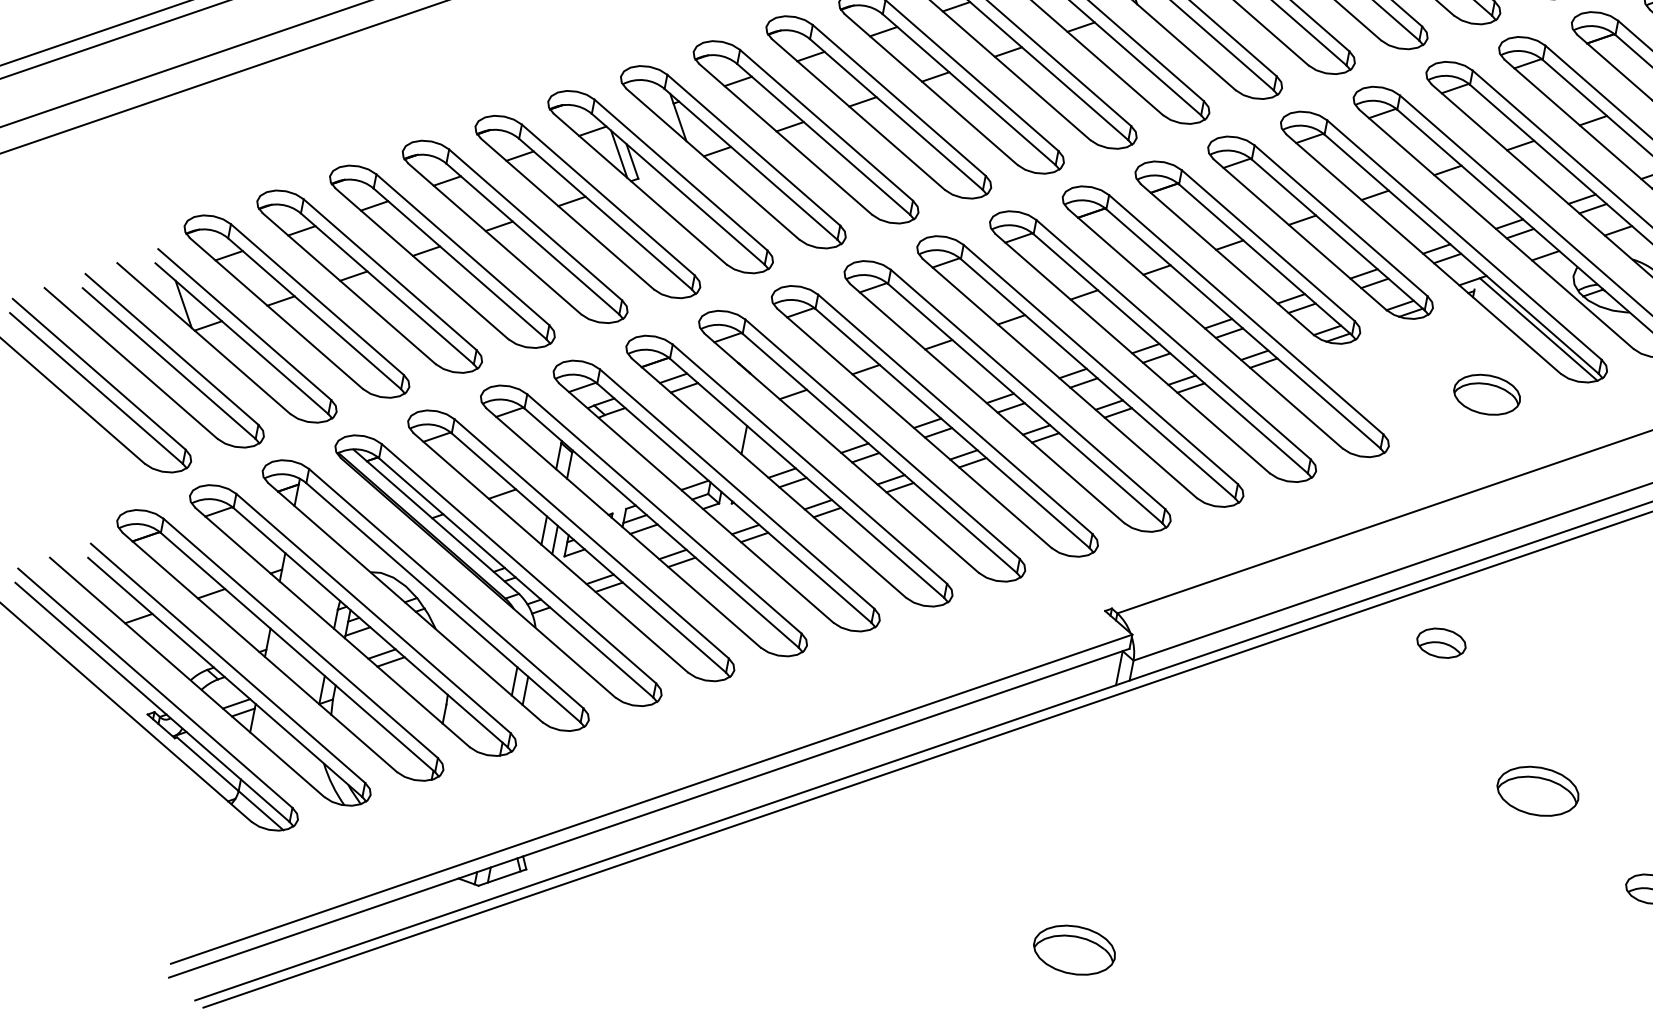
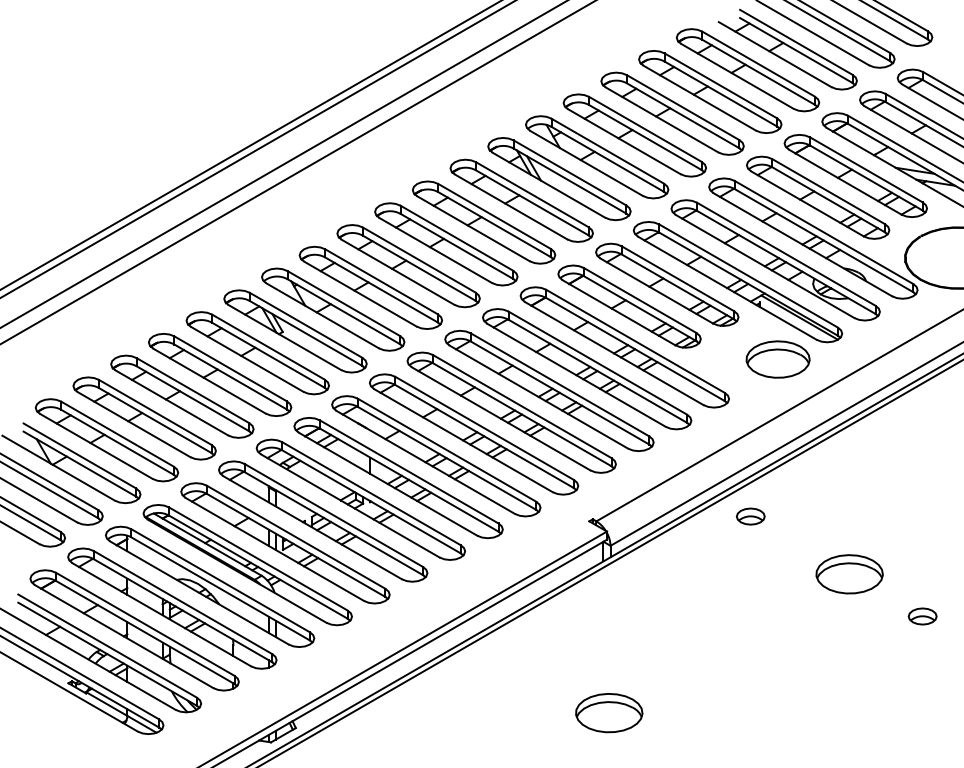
part: (1486, 394) -> (777, 359), size x1.67
part: (1441, 642) -> (750, 516), moved
part: (1537, 791) -> (849, 574), size x1.43
part: (1074, 950) -> (609, 713), size x1.43

